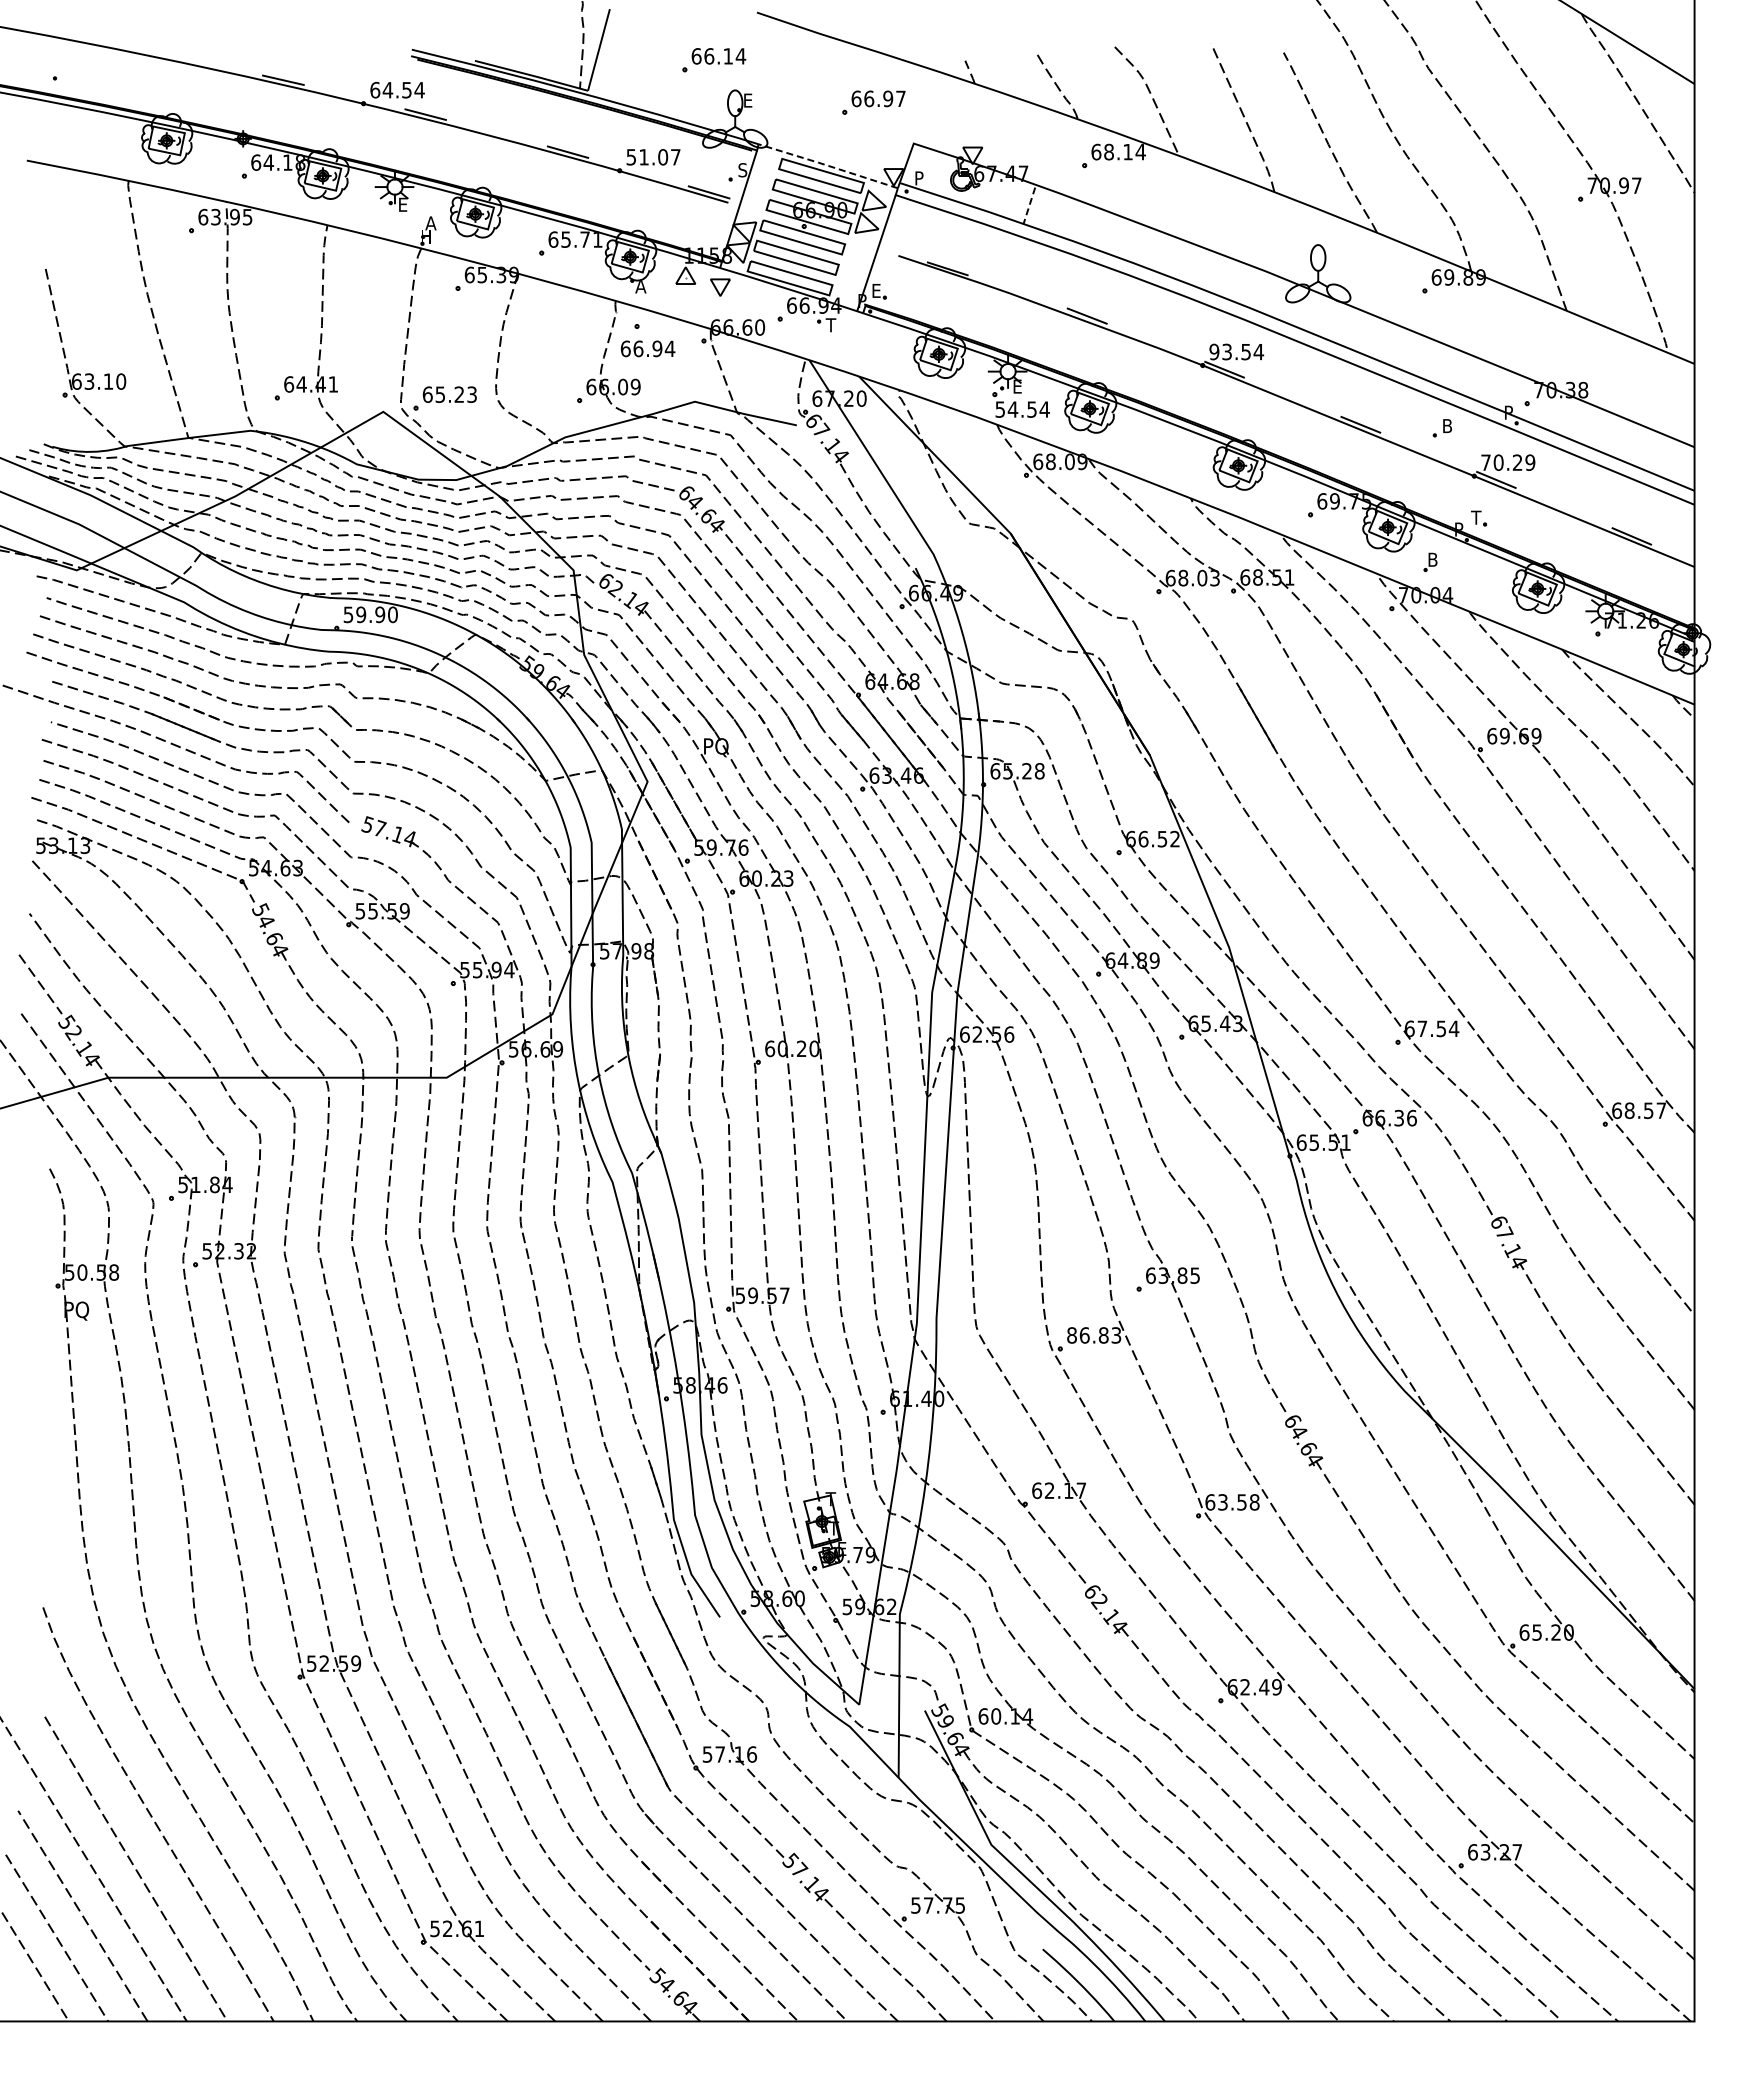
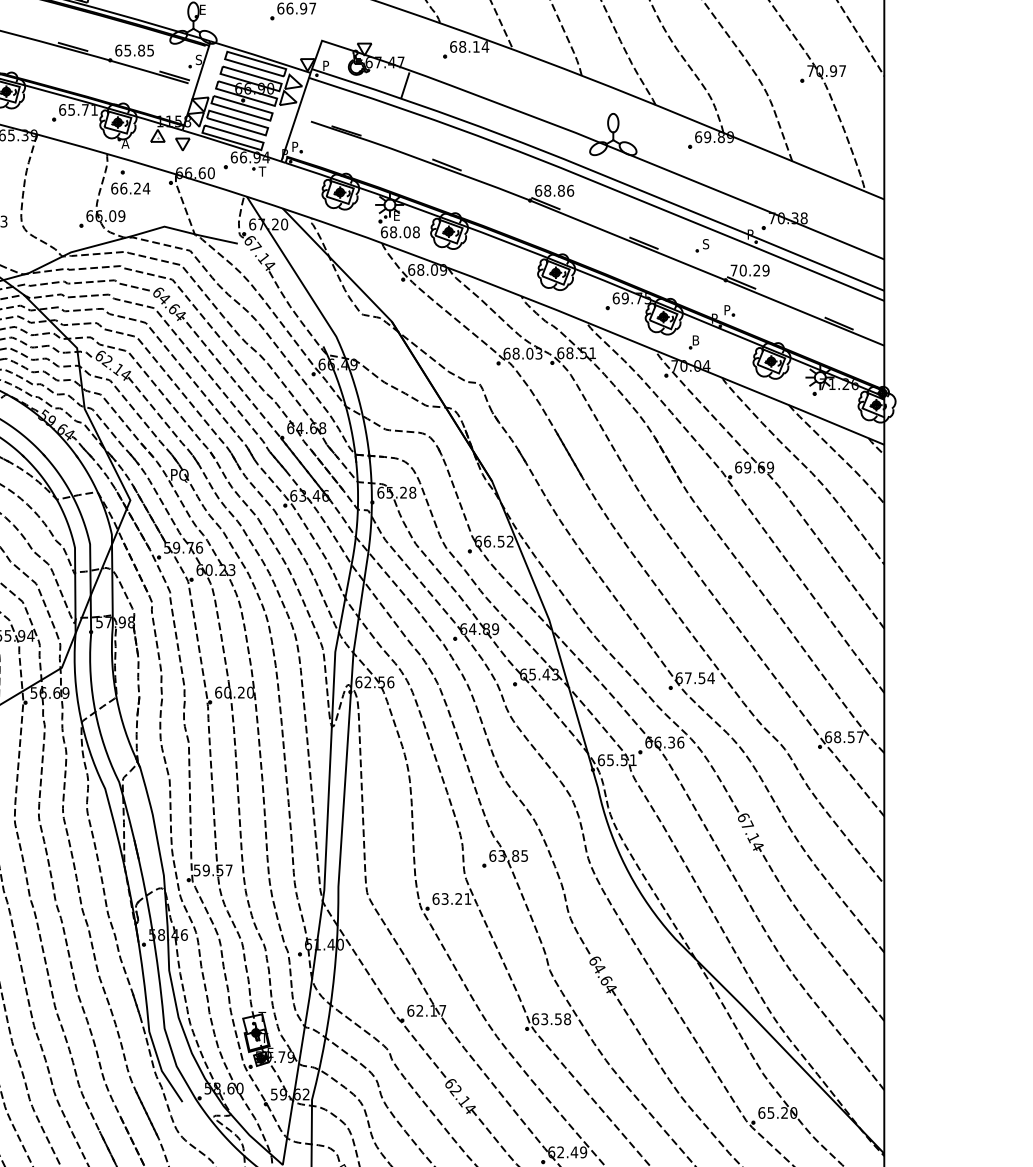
text: (653, 157) -> (134, 50), 51.07 -> 65.85
line: (828, 165) -> (260, 56), dashed -> solid
line: (1029, 206) -> (405, 86), dashed -> solid
text: (877, 290) -> (295, 146), E -> P
text: (657, 348) -> (137, 188), 66.94 -> 66.24
text: (1236, 351) -> (554, 190), 93.54 -> 68.86
text: (1022, 409) -> (400, 232), 54.54 -> 68.08
text: (1446, 425) -> (705, 243), B -> S
text: (1476, 517) -> (727, 310), T -> P
text: (1094, 1335) -> (452, 899), 86.83 -> 63.21

